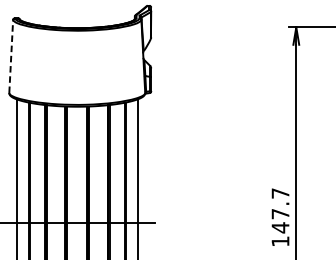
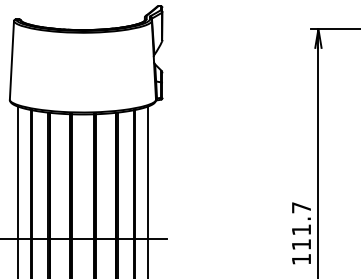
line: (10, 56) -> (11, 60), dashed -> solid
text: (280, 221) -> (301, 237), 147.7 -> 111.7

